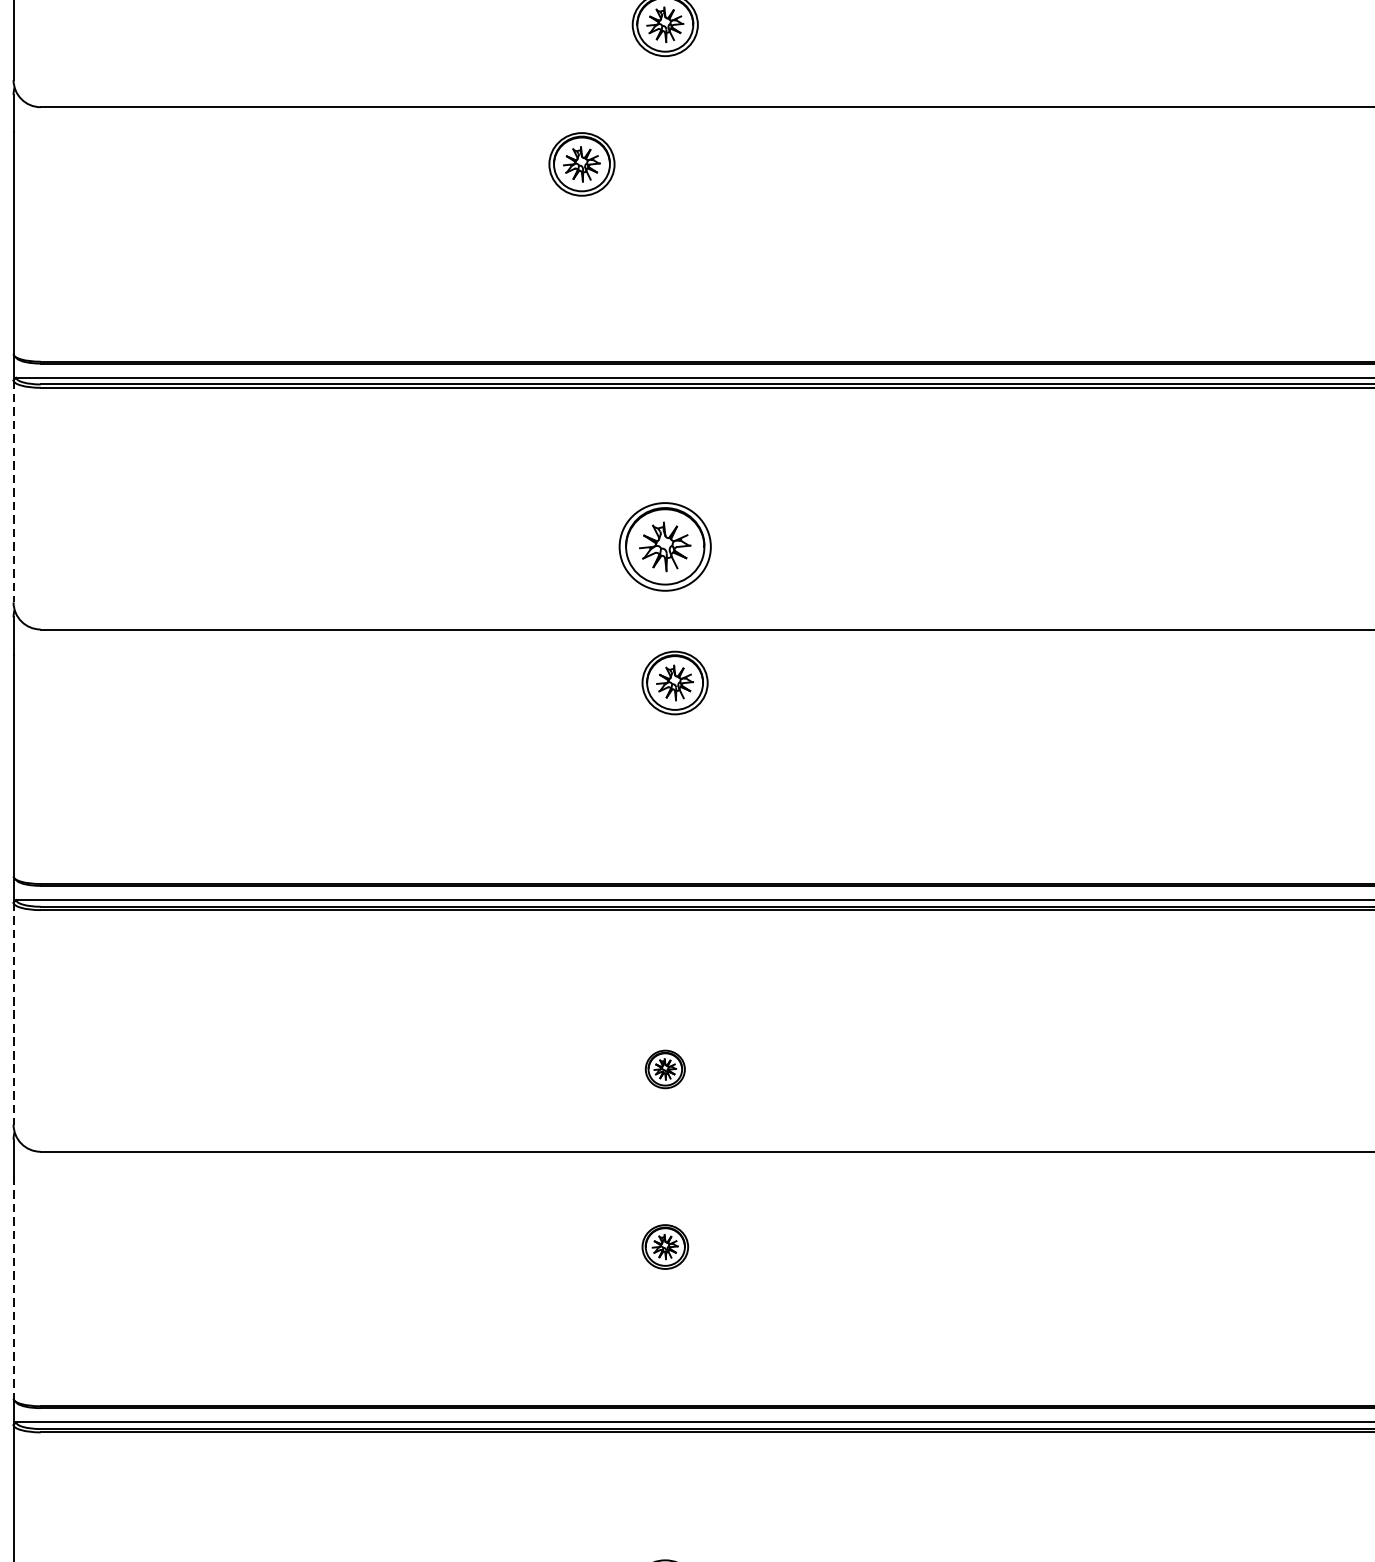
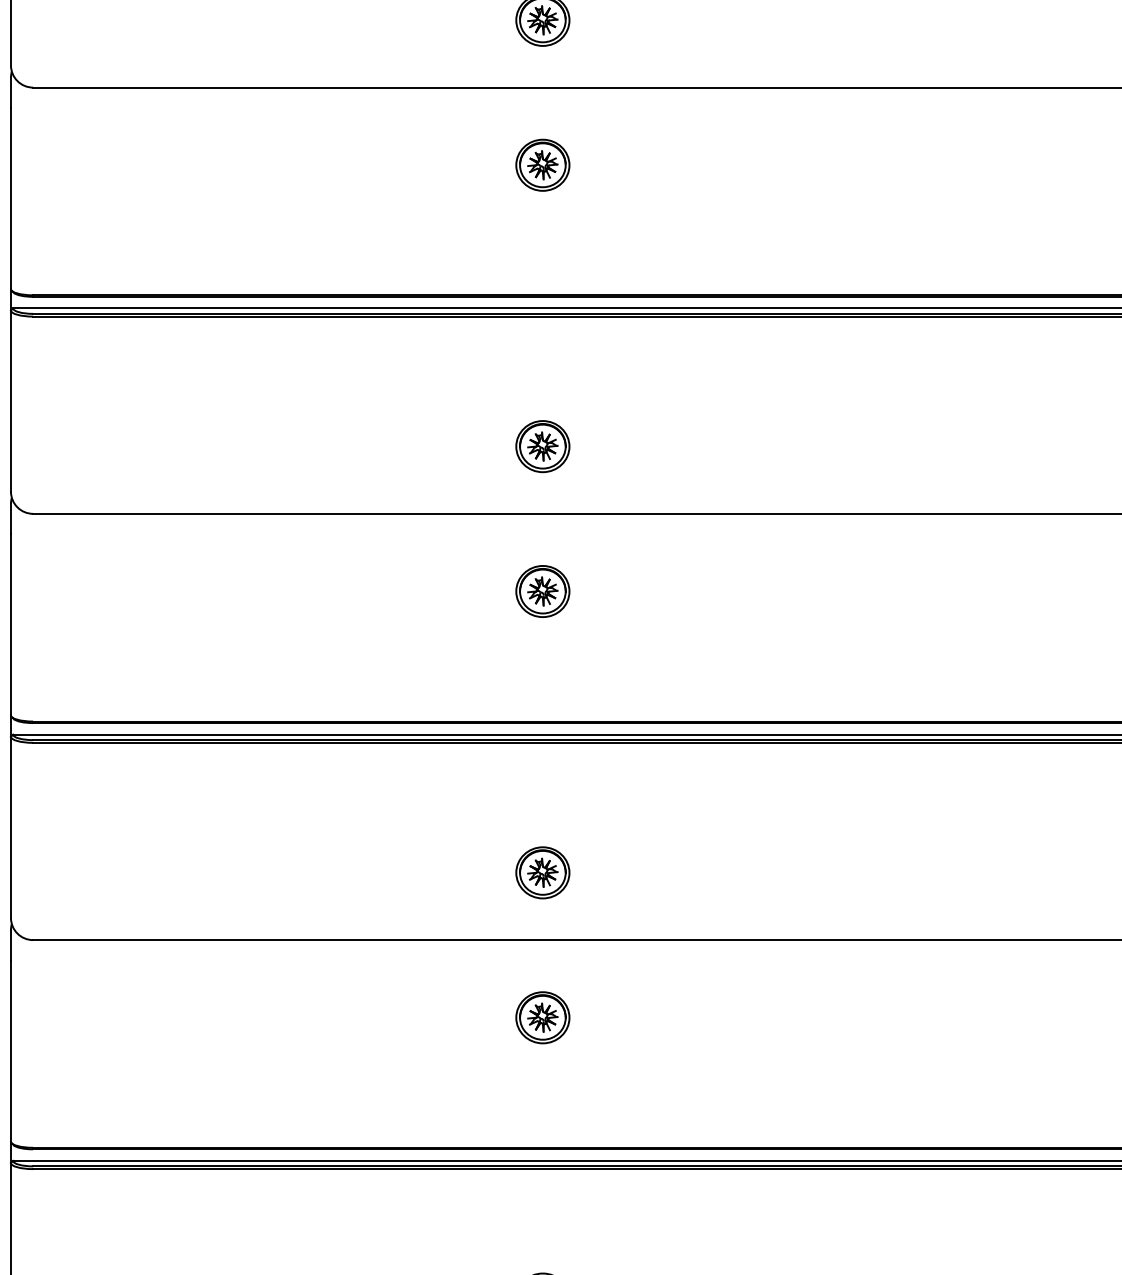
part: (581, 163) -> (542, 164), moved
line: (12, 491) -> (10, 401), dashed -> solid
part: (664, 546) -> (542, 446), size x0.71
part: (674, 682) -> (542, 591), moved
line: (12, 1013) -> (10, 827), dashed -> solid
part: (664, 1068) -> (542, 872), size x1.67
part: (664, 1246) -> (542, 1017), size x1.43
line: (12, 1288) -> (10, 1051), dashed -> solid

